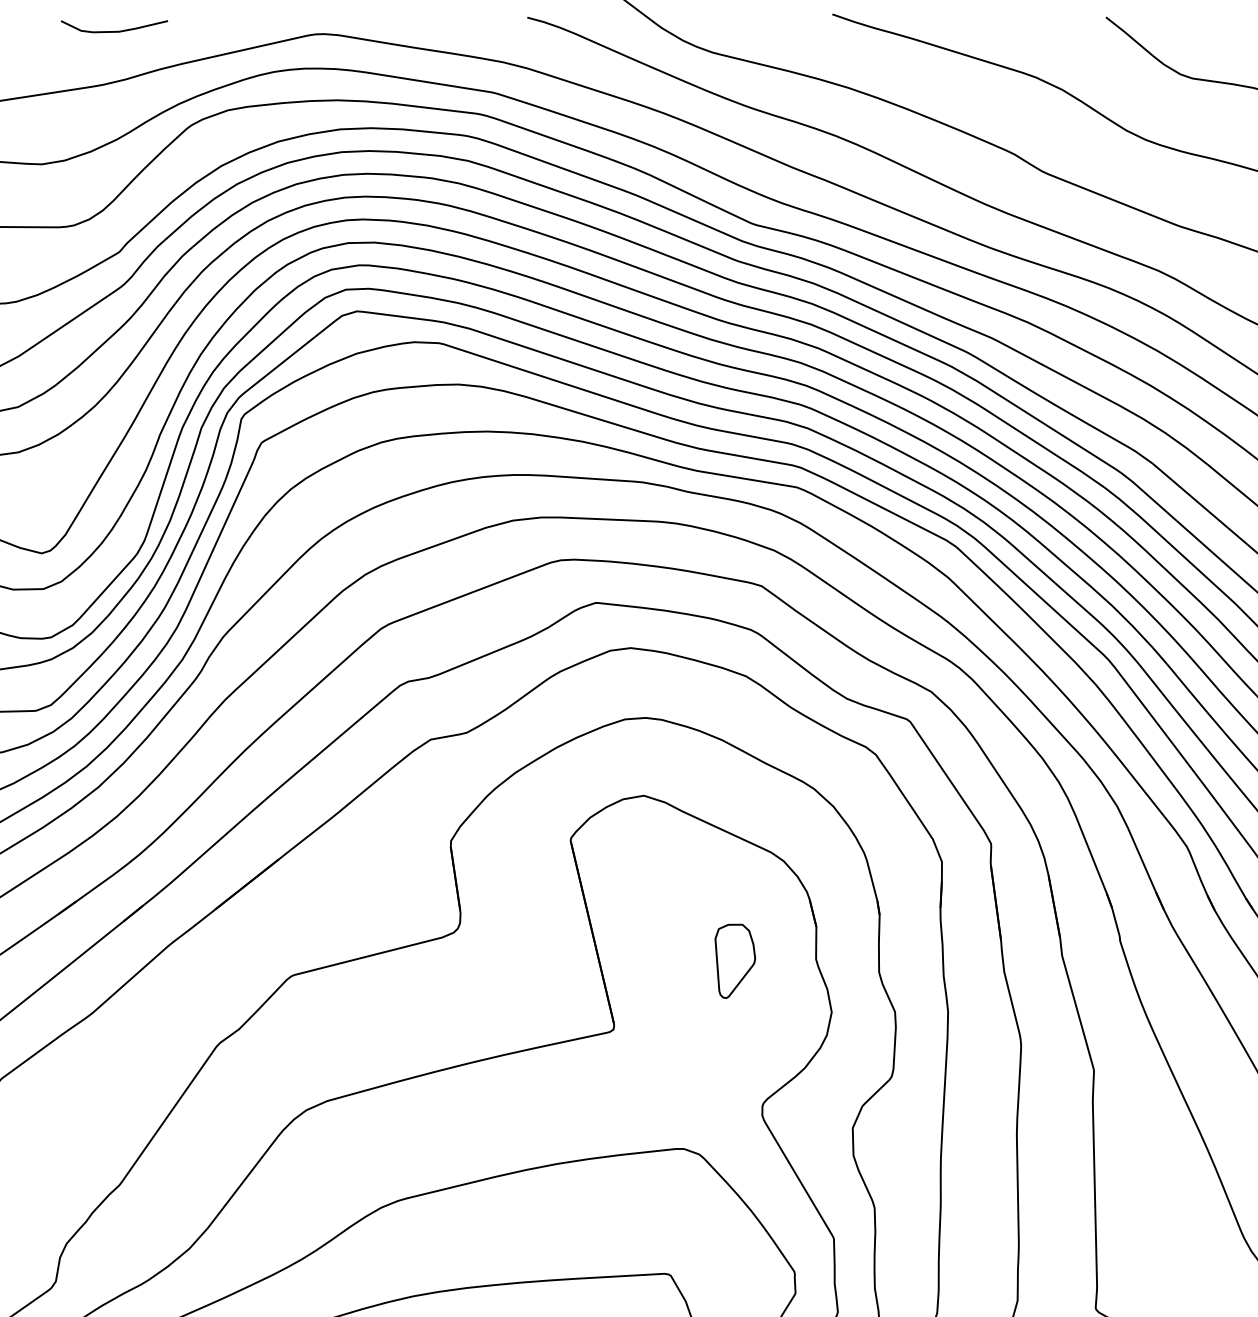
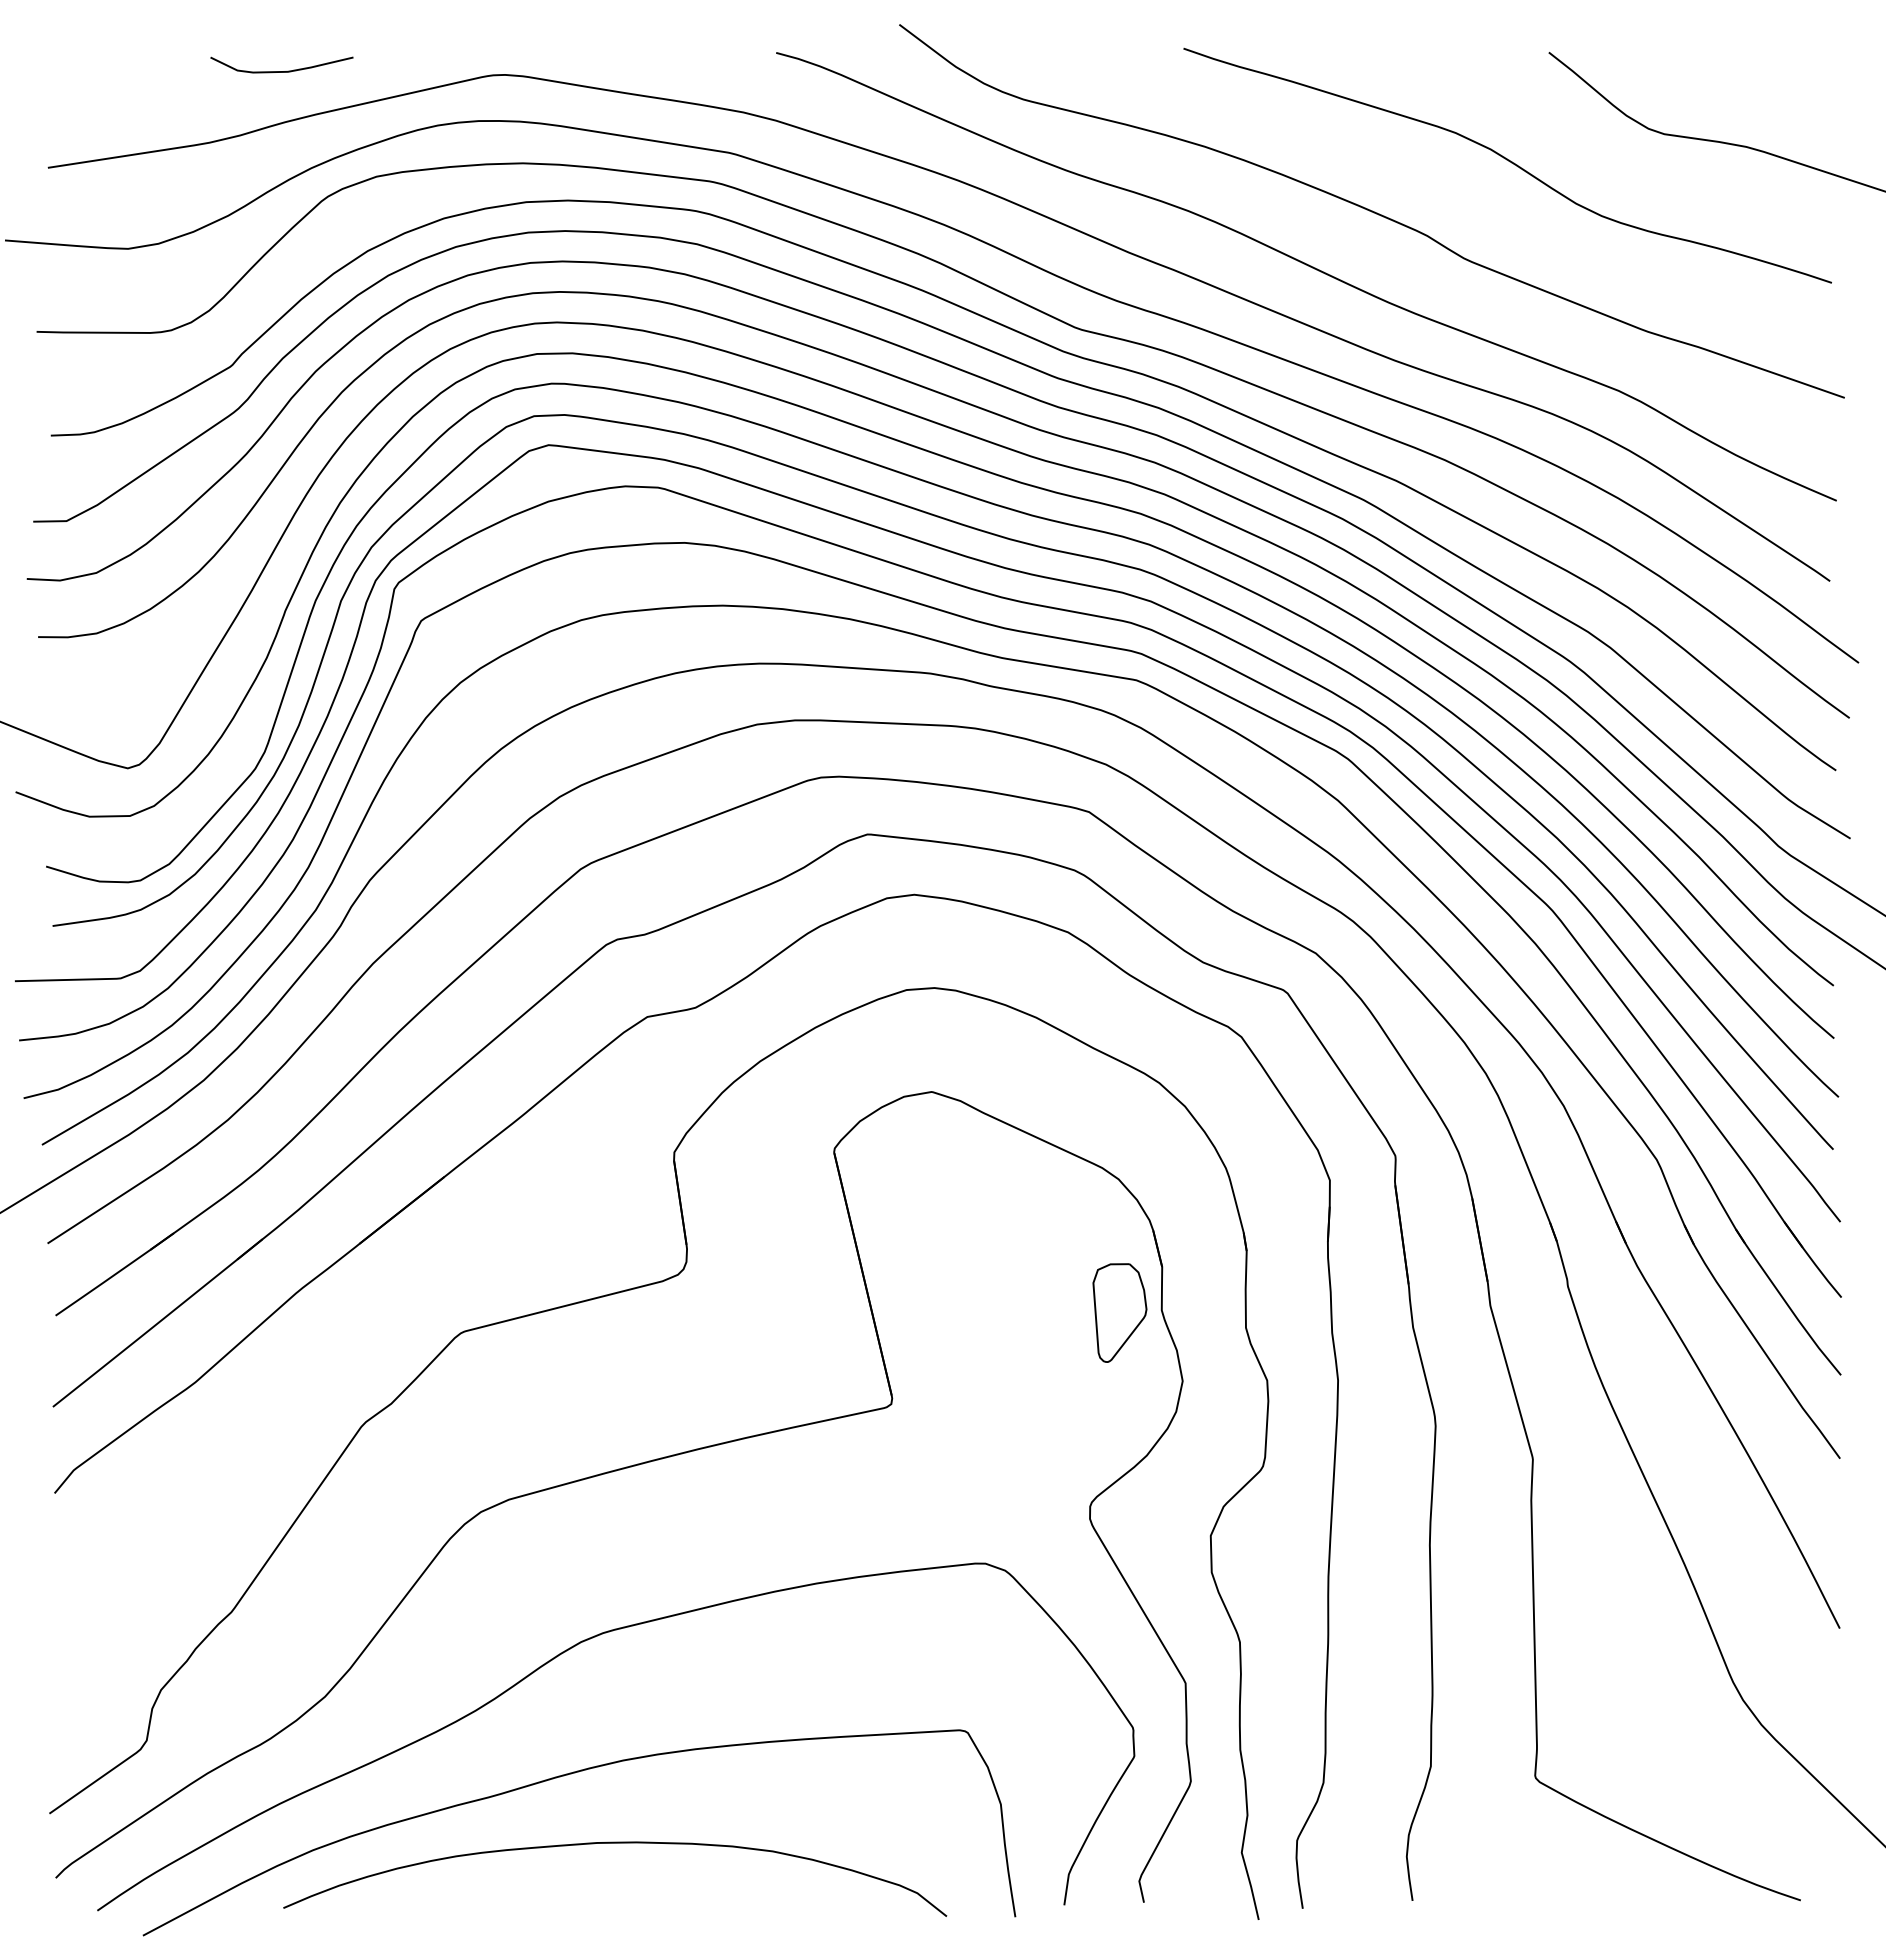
curve: (114, 31) -> (281, 71), moved
part: (734, 960) -> (1119, 1312), moved

